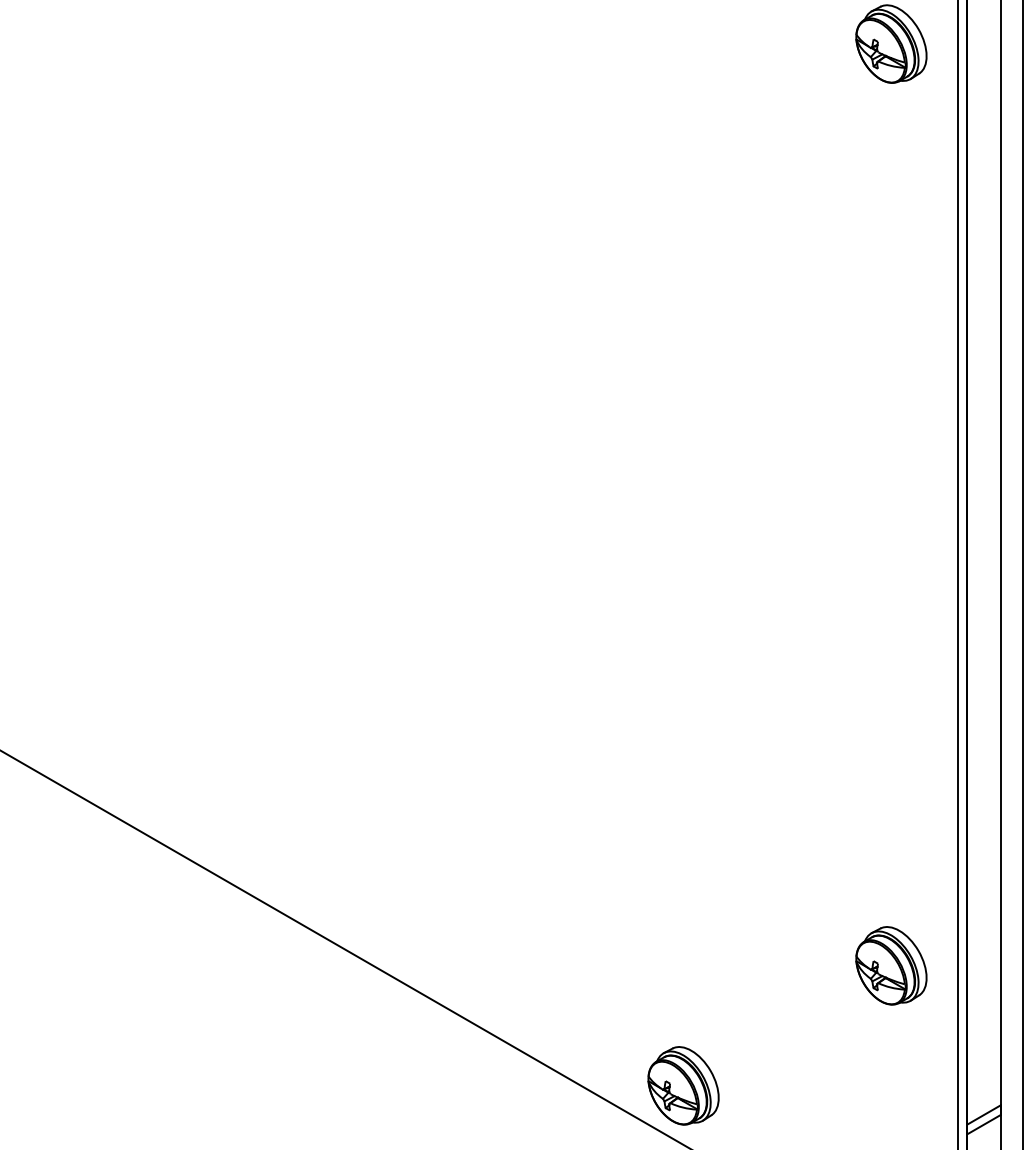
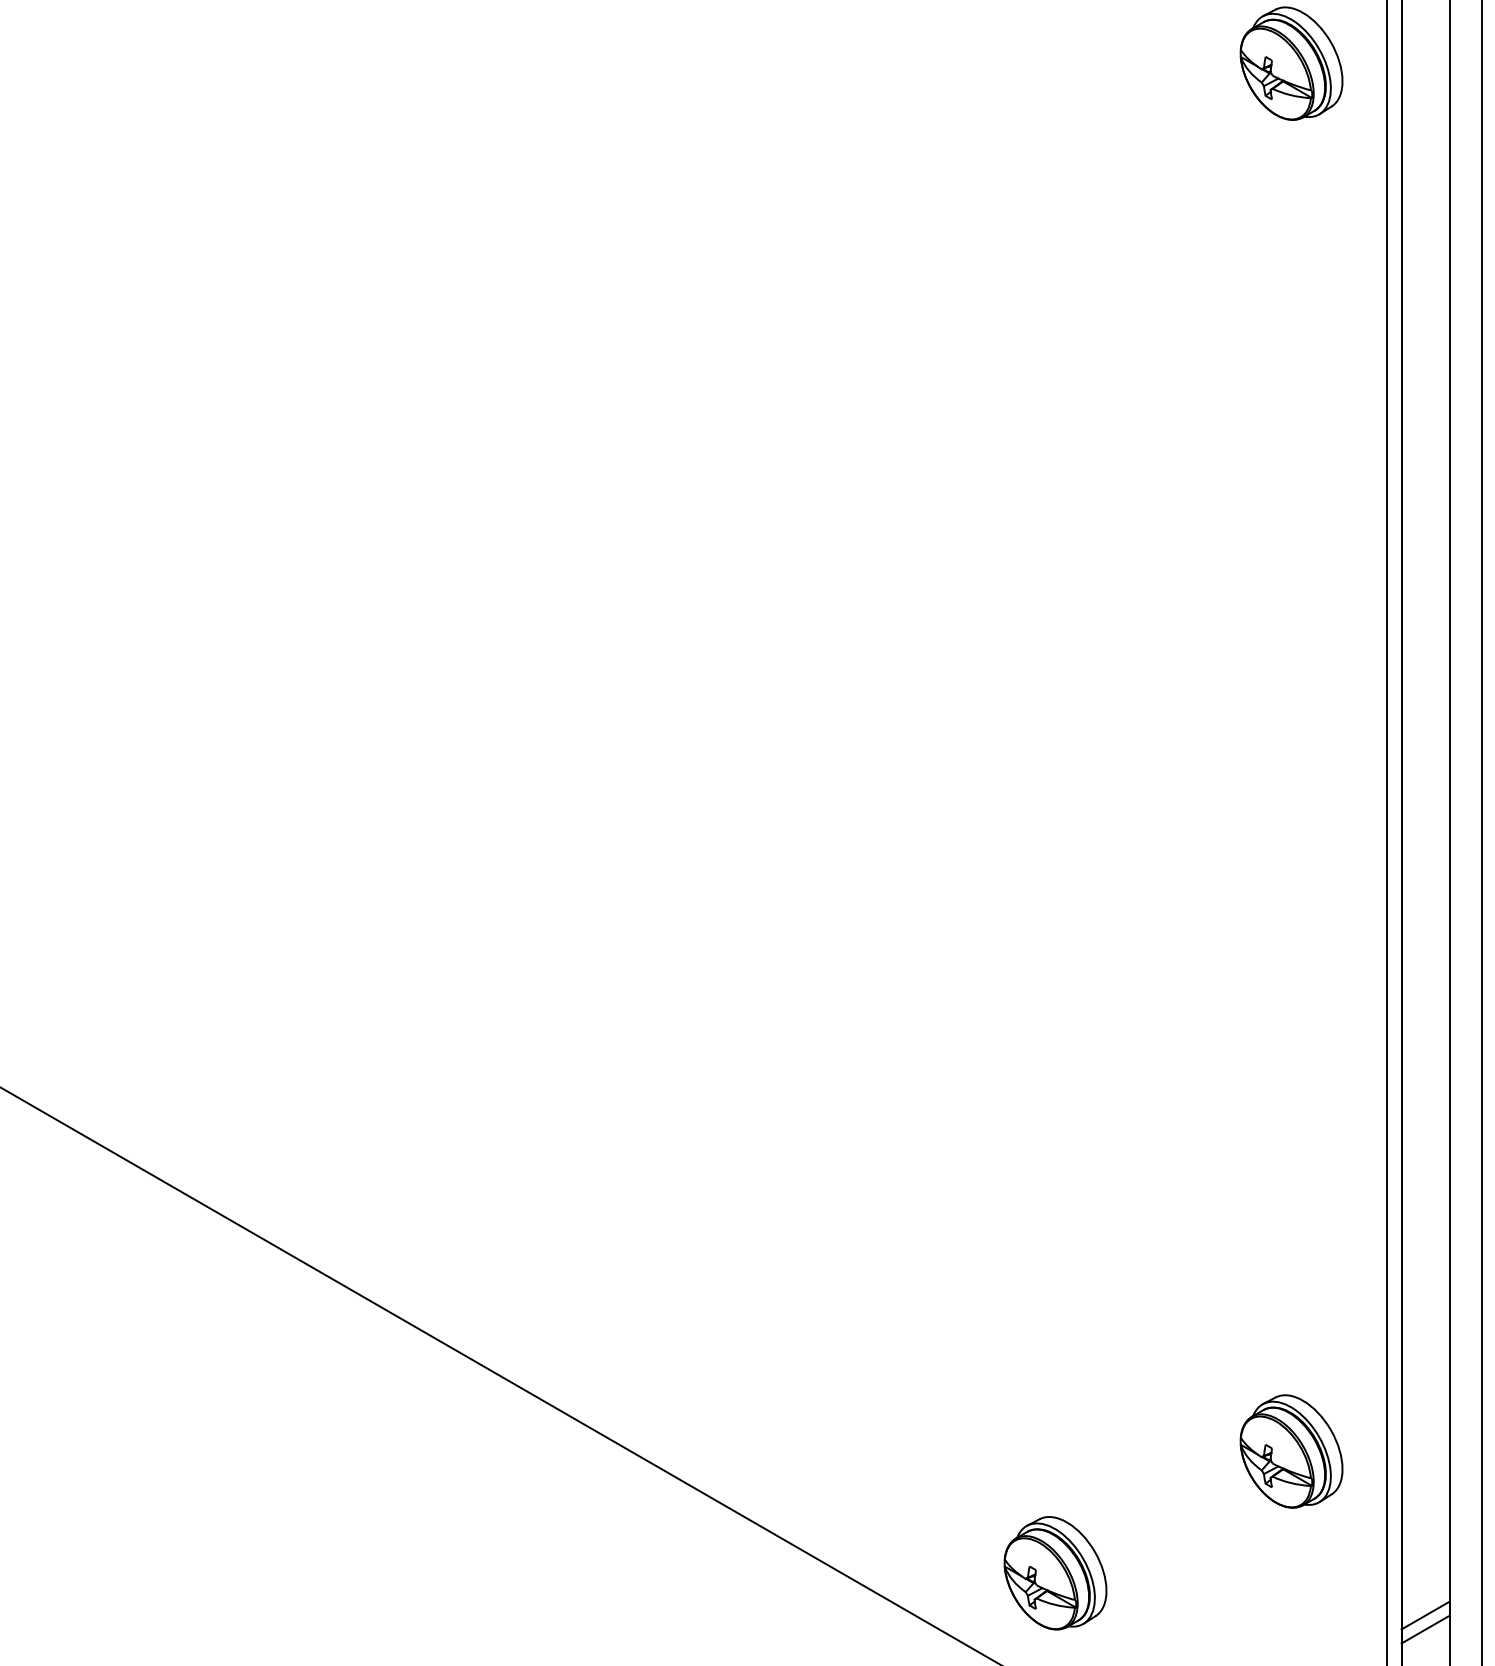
part: (891, 965) -> (1291, 1451), moved
part: (683, 1085) -> (1055, 1572), moved

